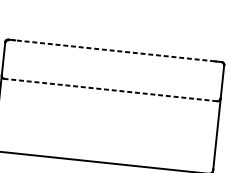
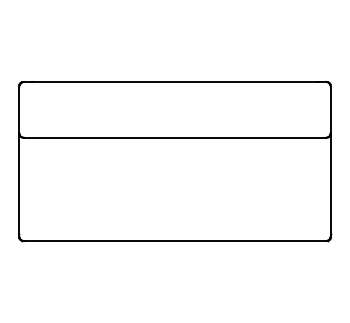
line: (114, 50) -> (174, 81), dashed -> solid
line: (110, 89) -> (174, 137), dashed -> solid

